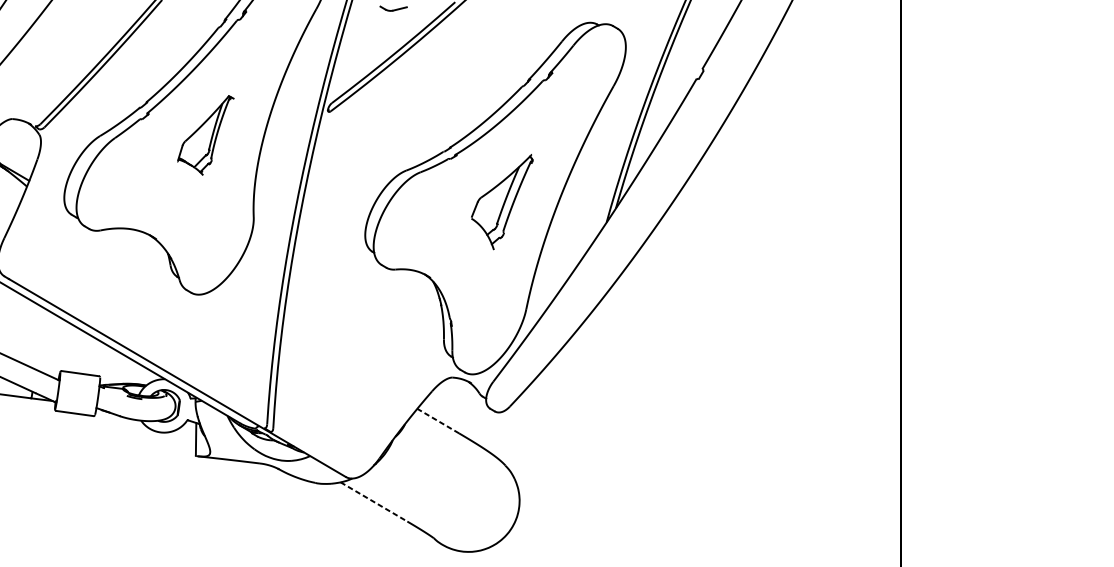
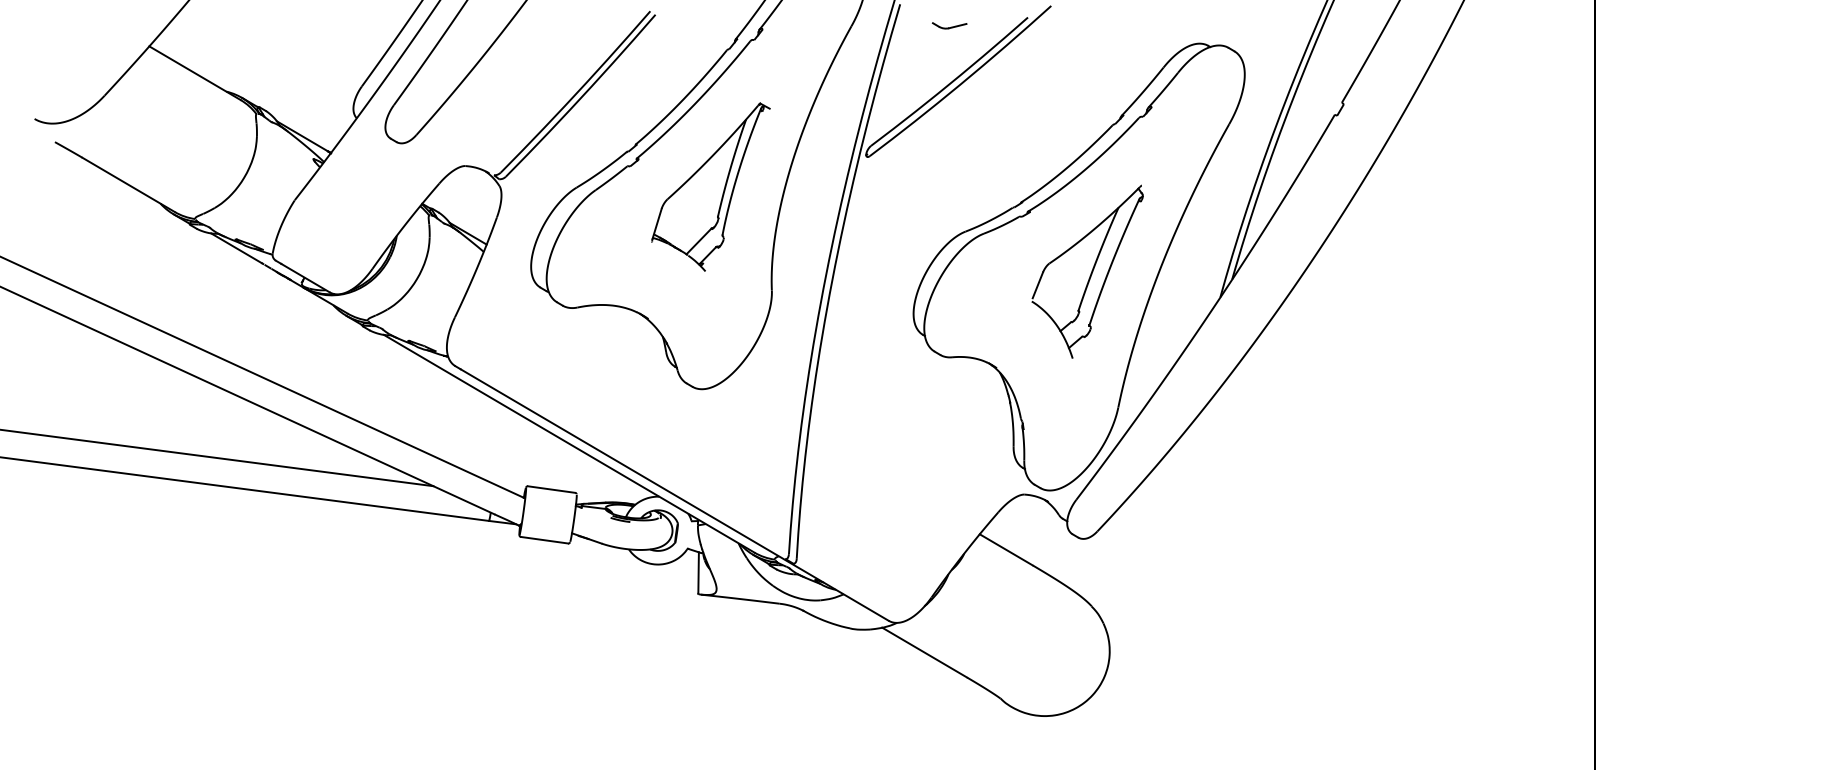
part: (205, 135) -> (710, 186), size x1.67
part: (502, 202) -> (1087, 271), size x1.43
line: (438, 420) -> (1006, 549), dashed -> solid
line: (374, 501) -> (925, 652), dashed -> solid

